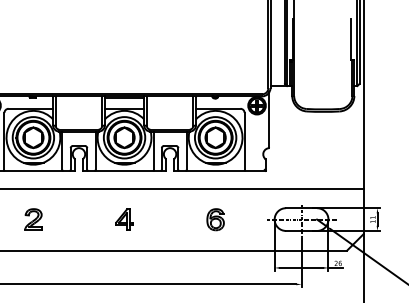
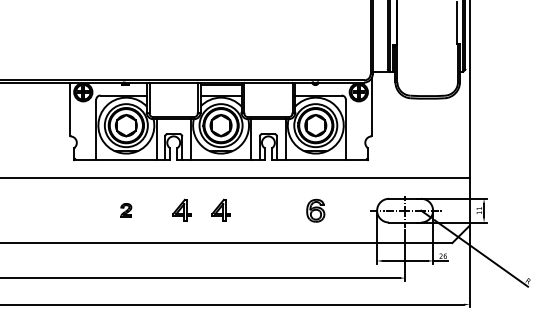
part: (32, 218) -> (125, 209), size x0.6
part: (86, 218) -> (181, 209), added

